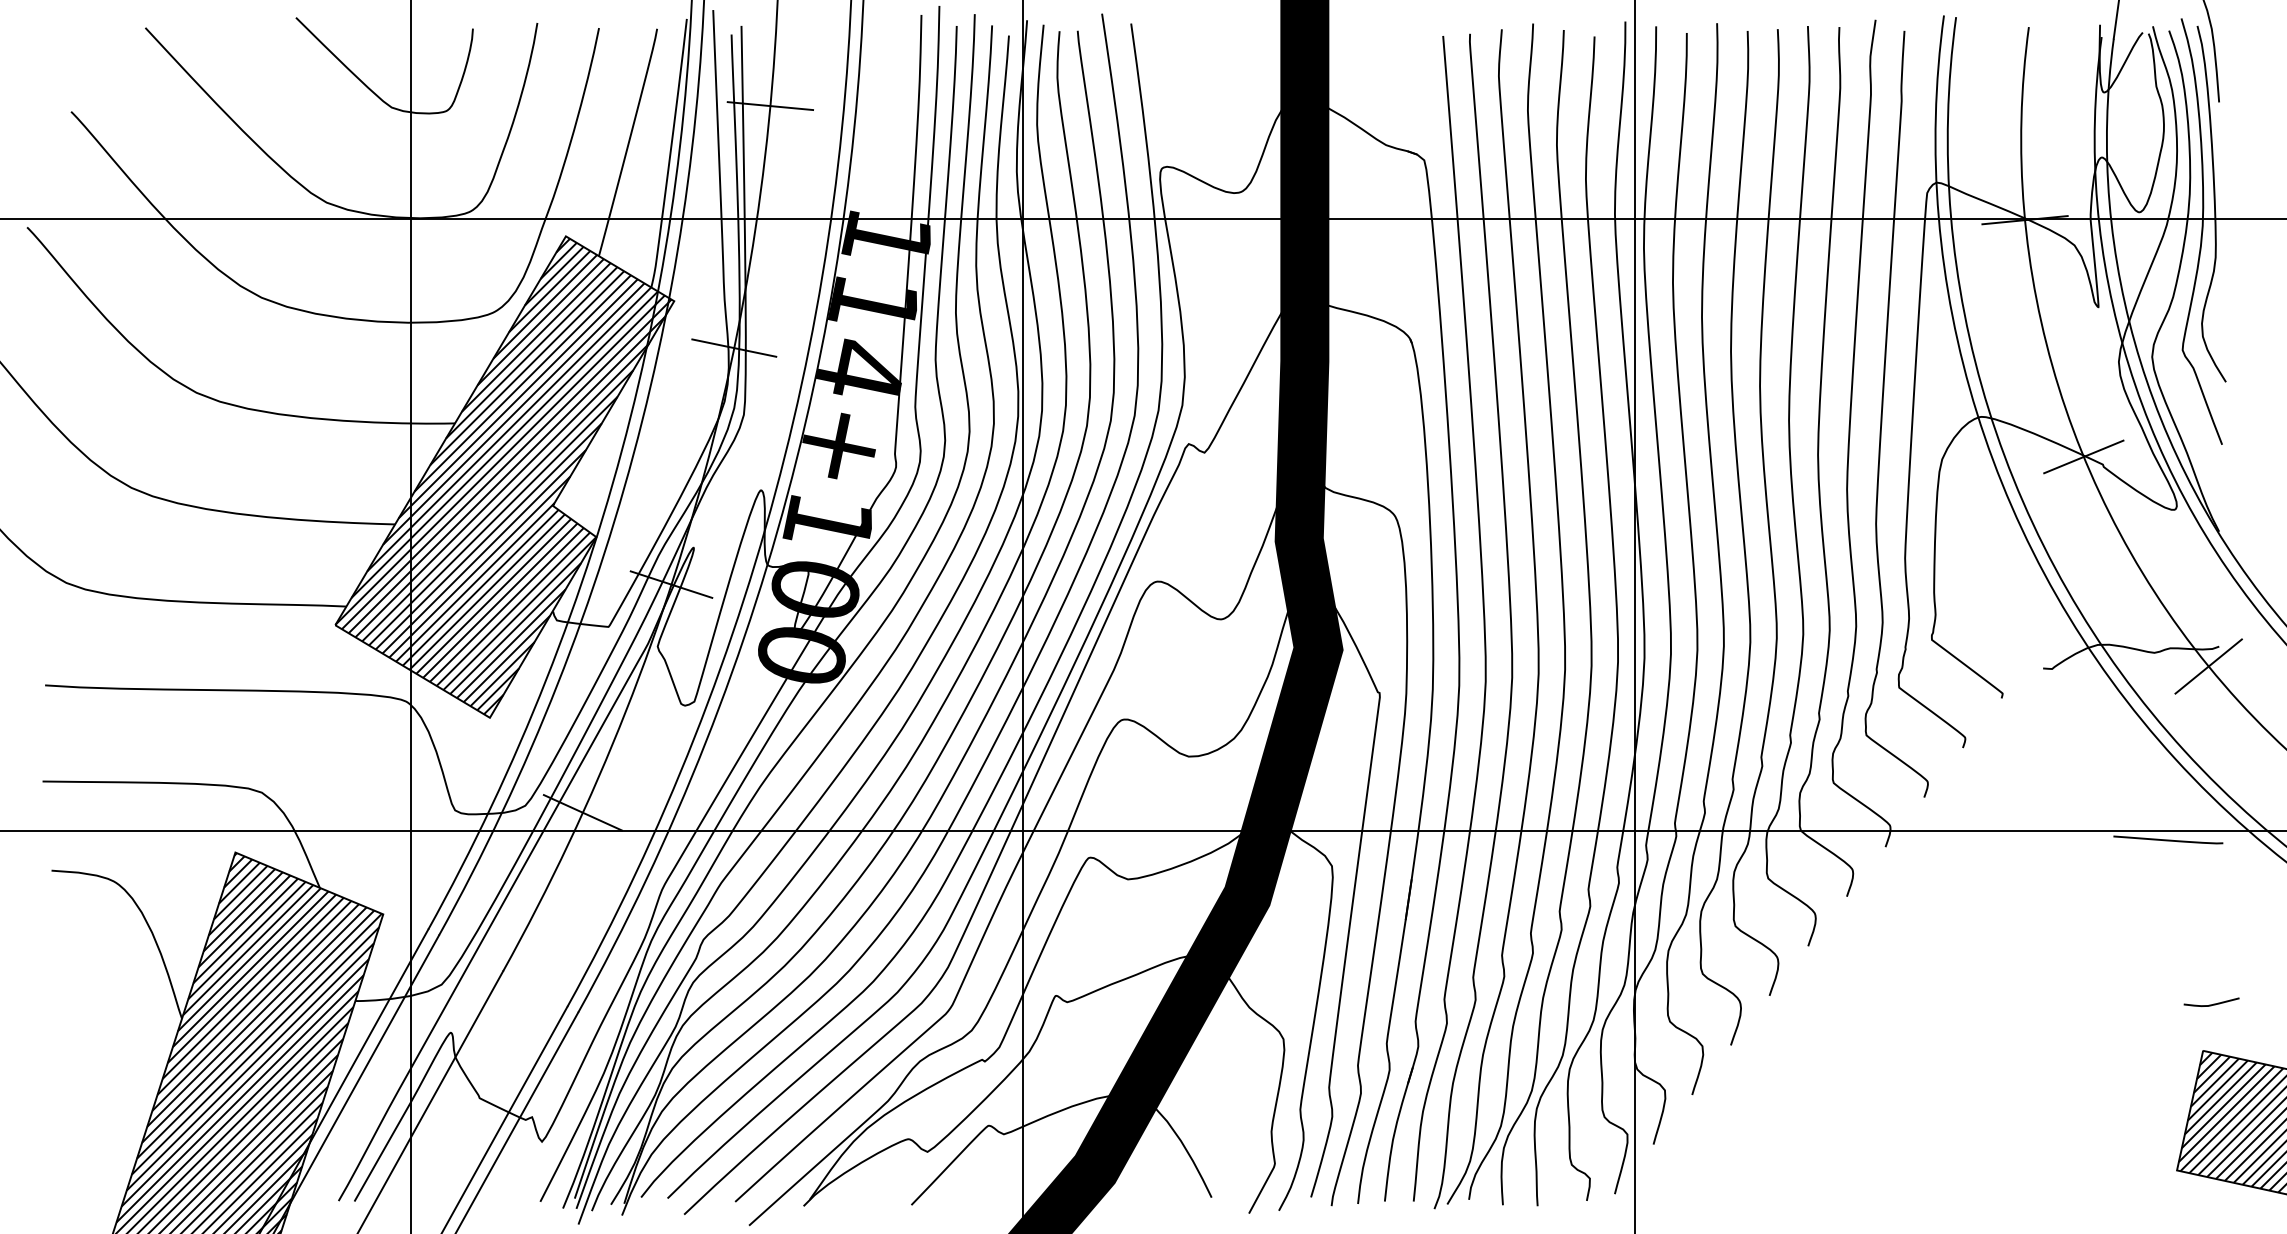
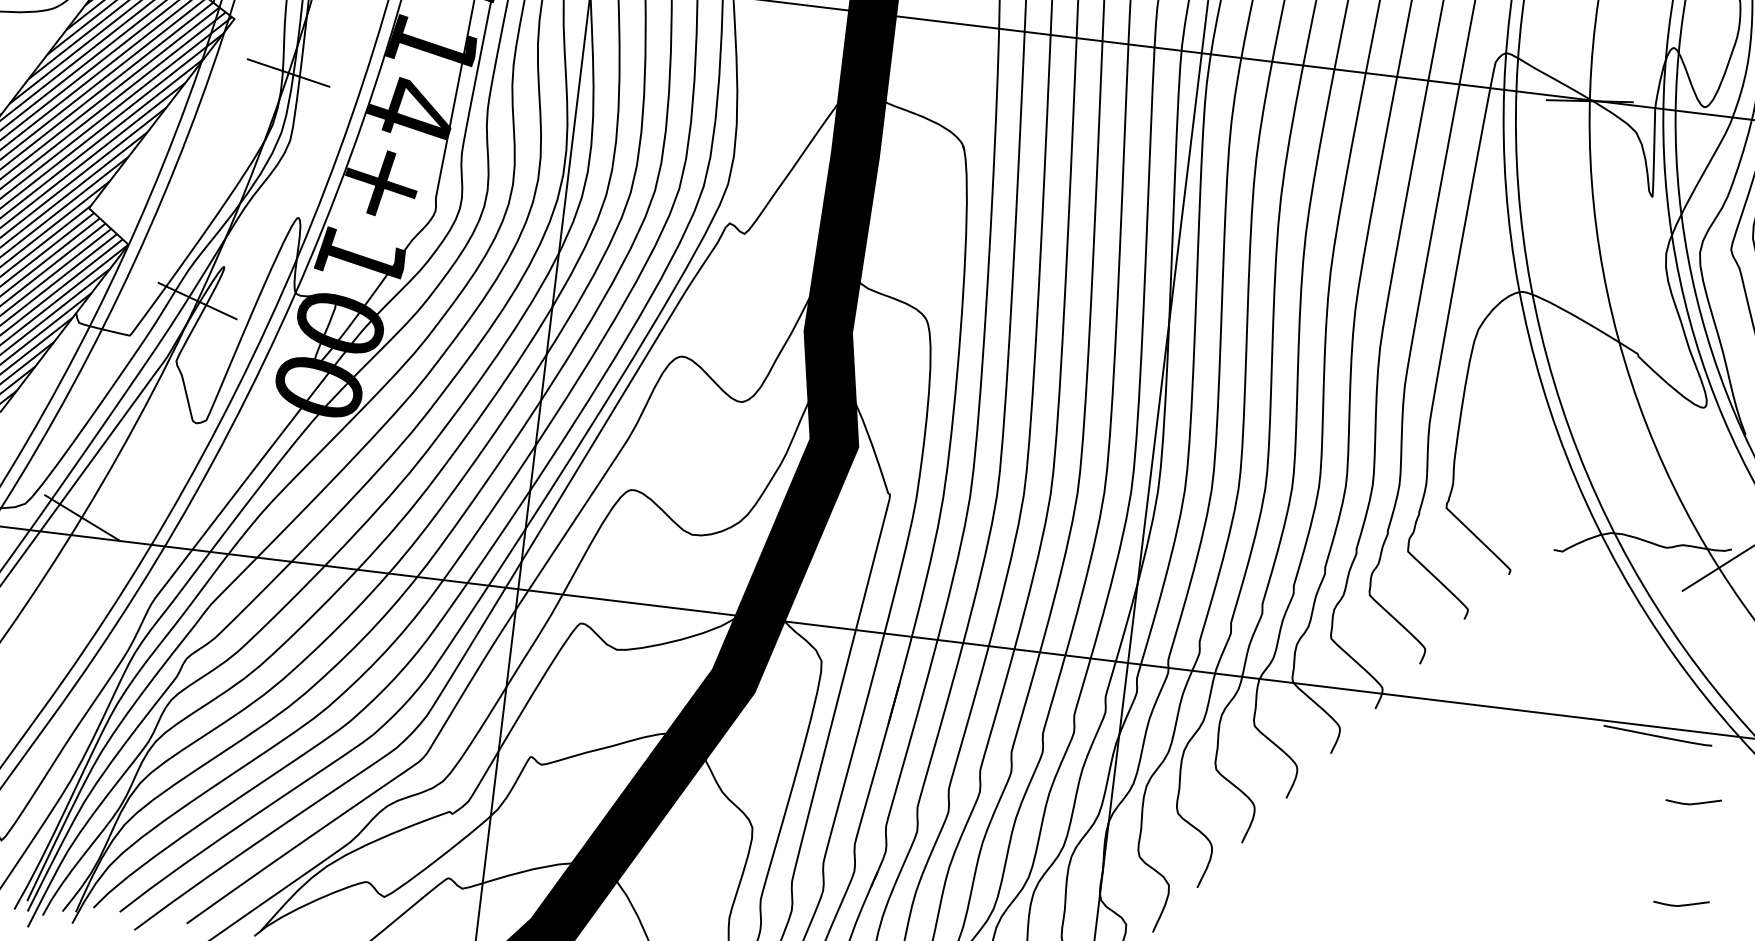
line: (2083, 456) -> (1619, 343), removed
curve: (2213, 901) -> (1695, 802), added

